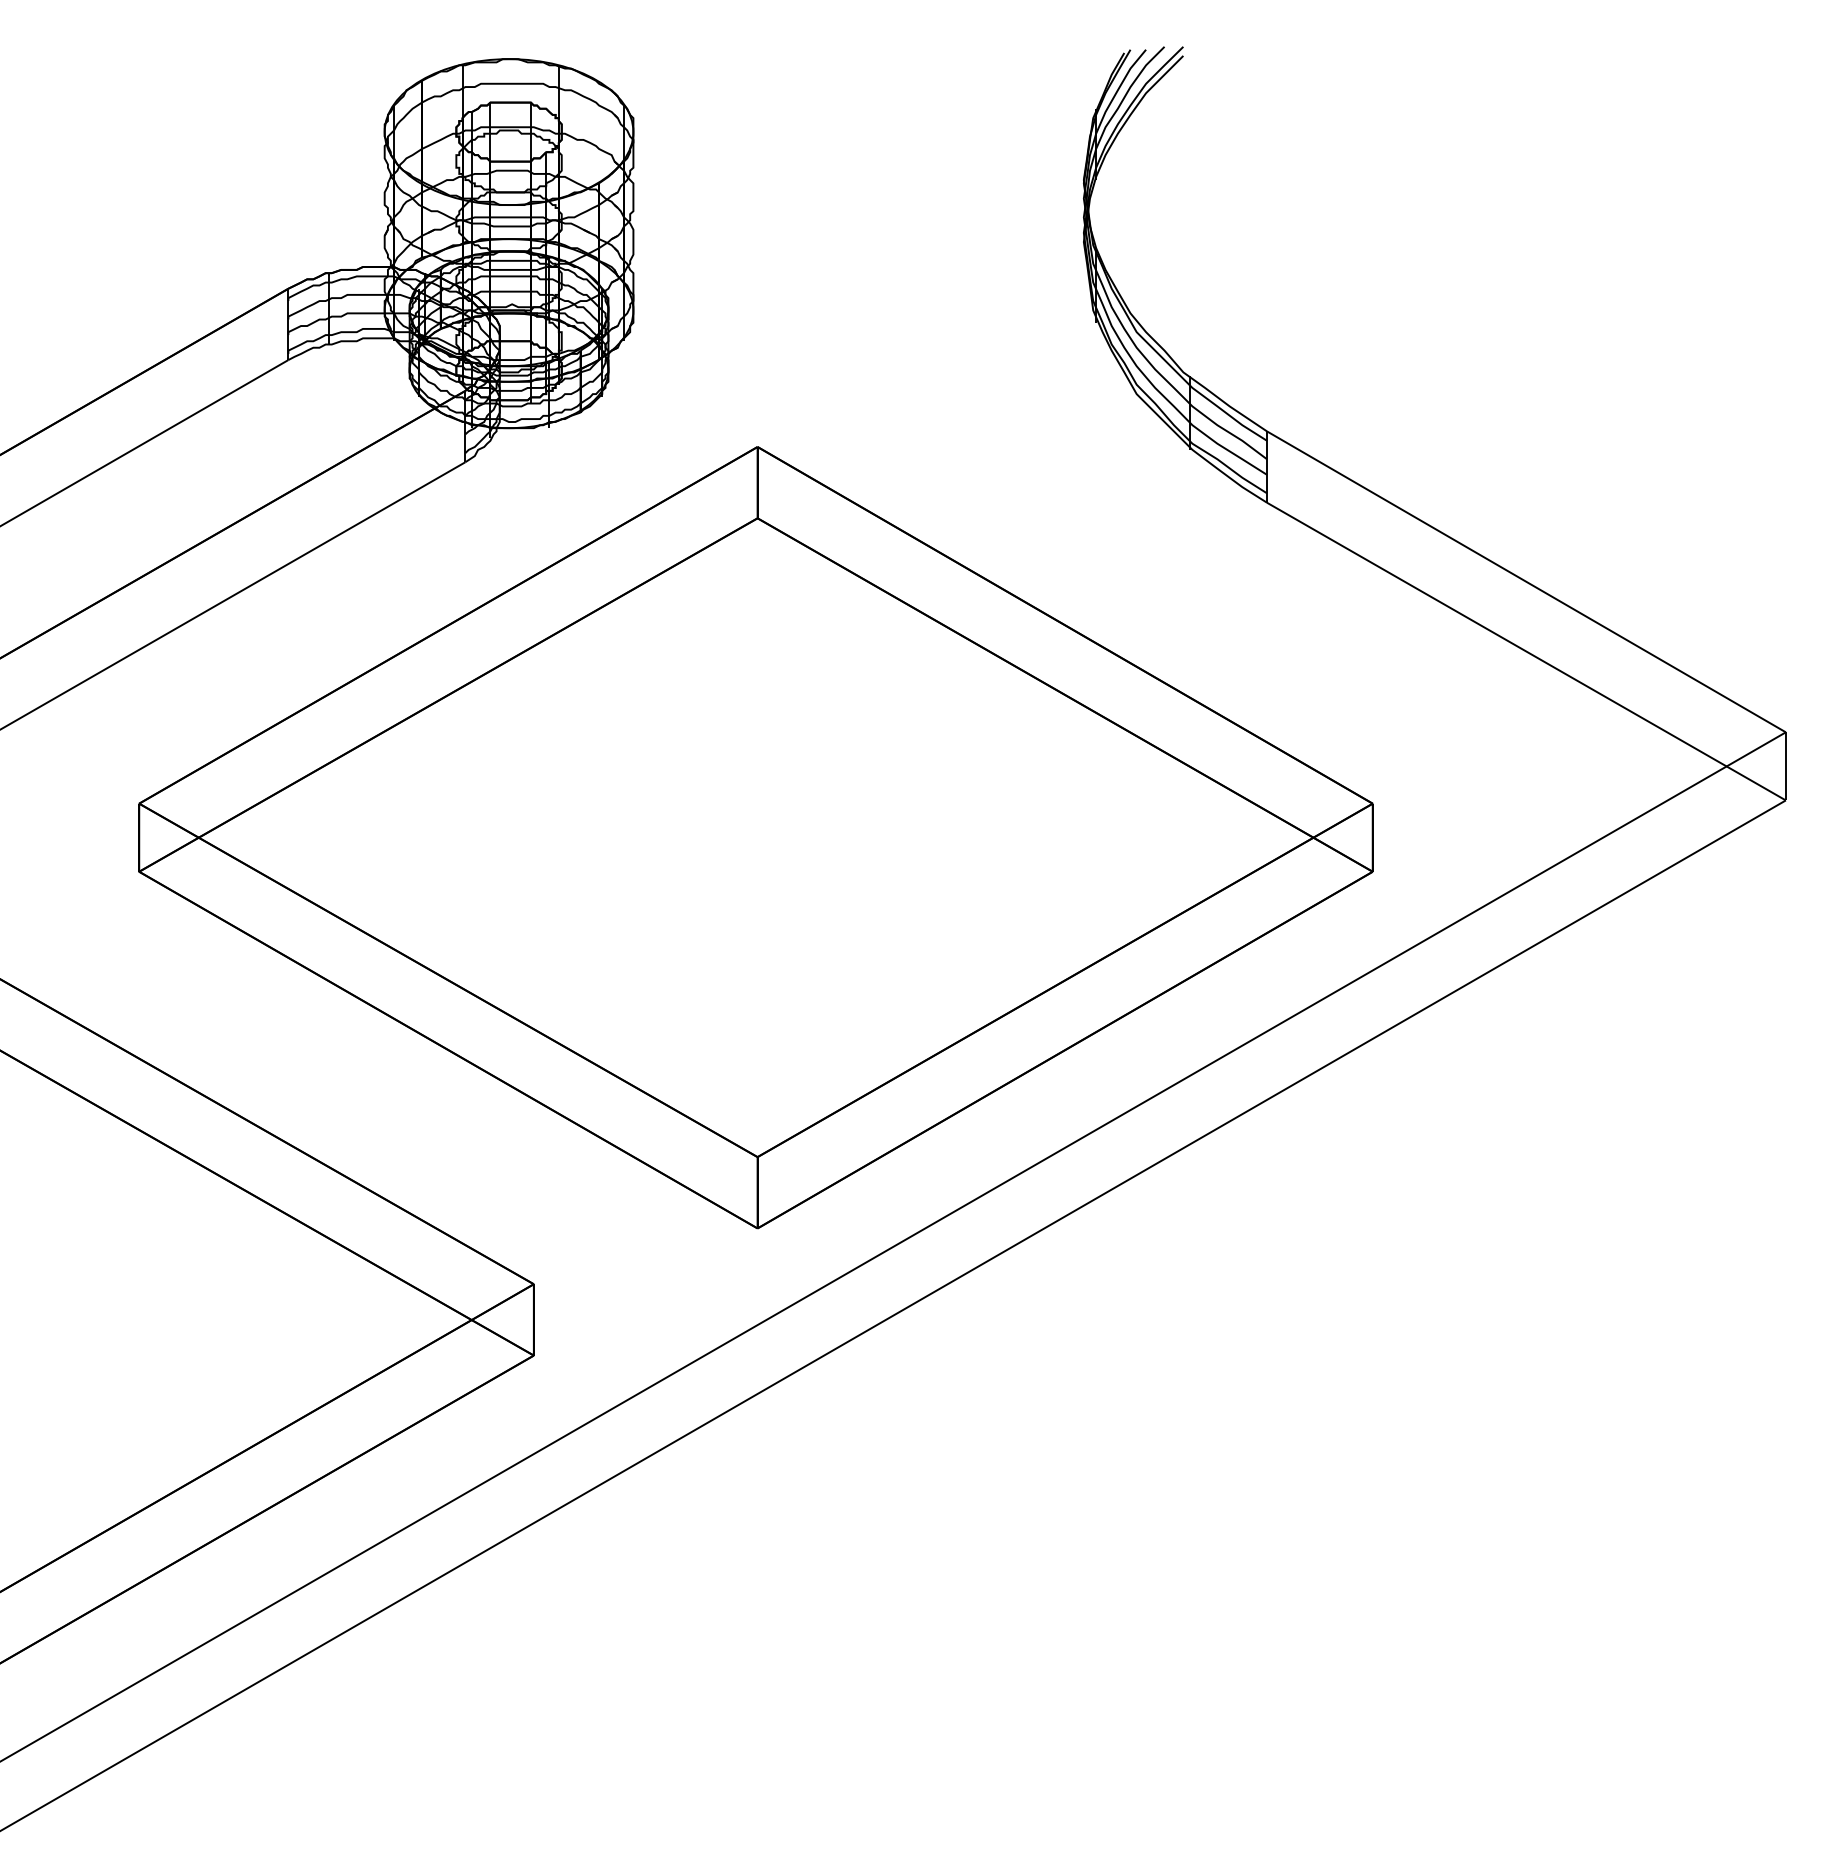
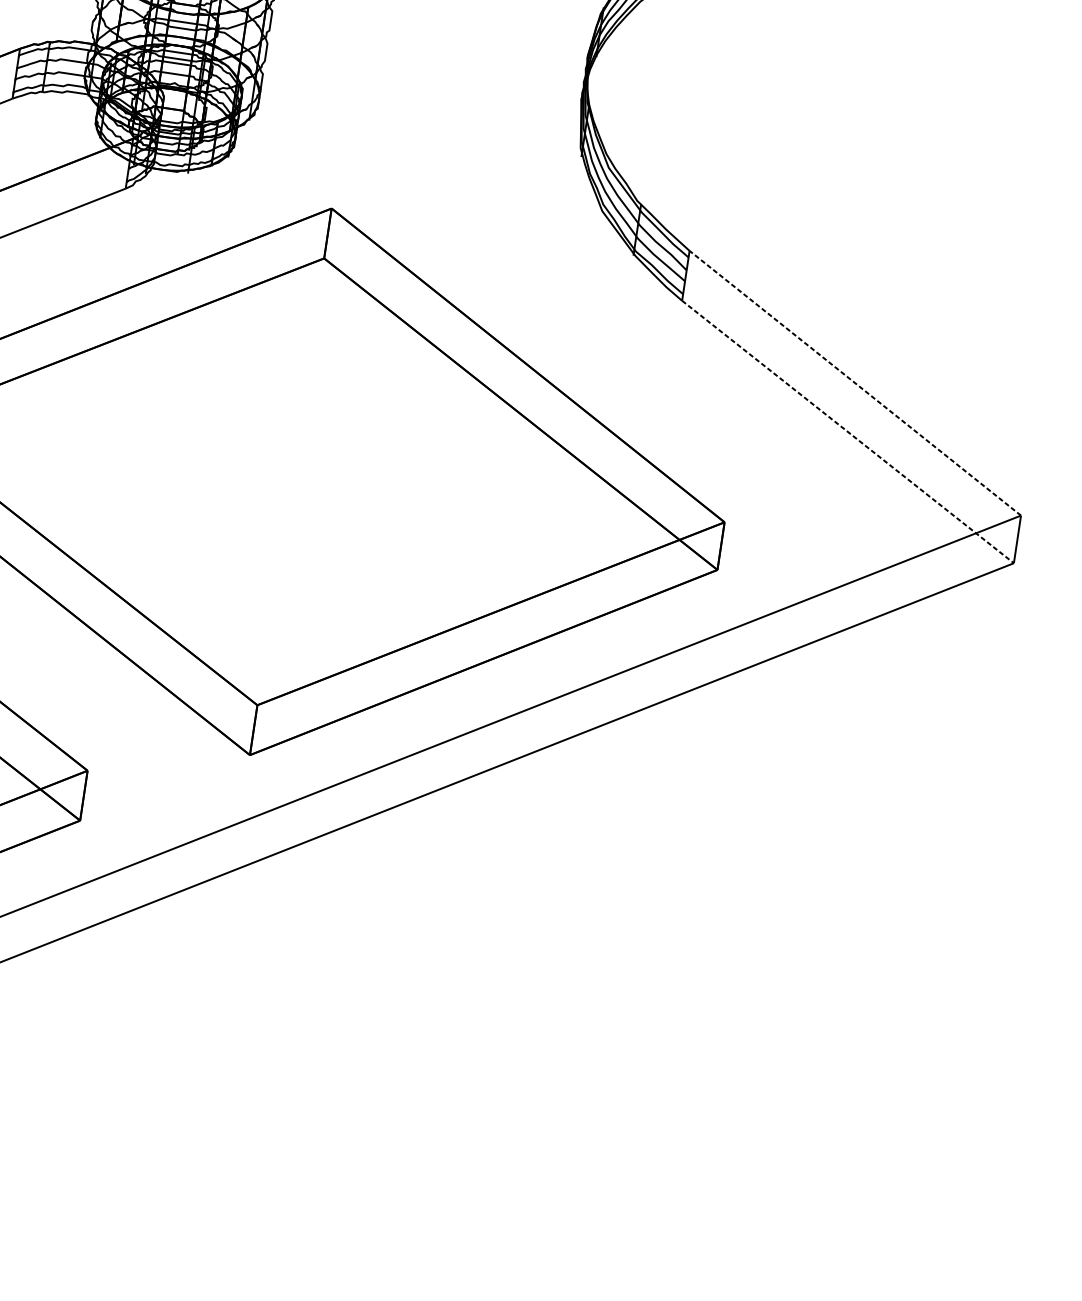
line: (1526, 581) -> (855, 383), solid -> dashed
line: (1526, 651) -> (848, 431), solid -> dashed

